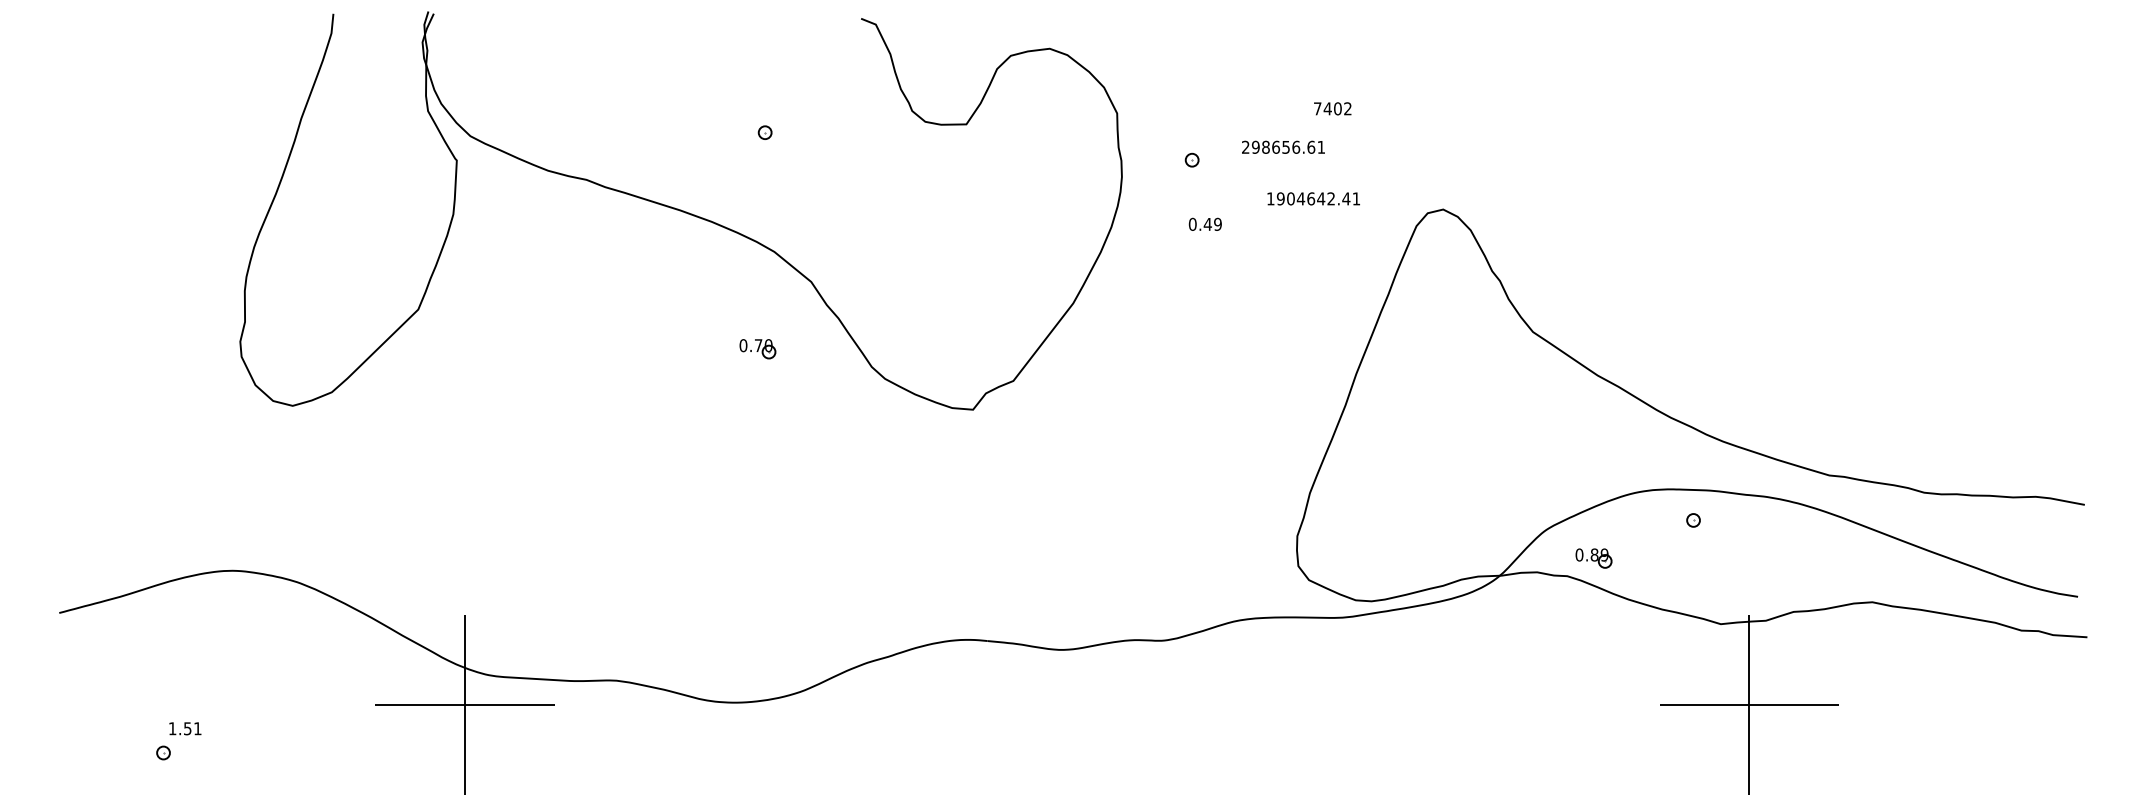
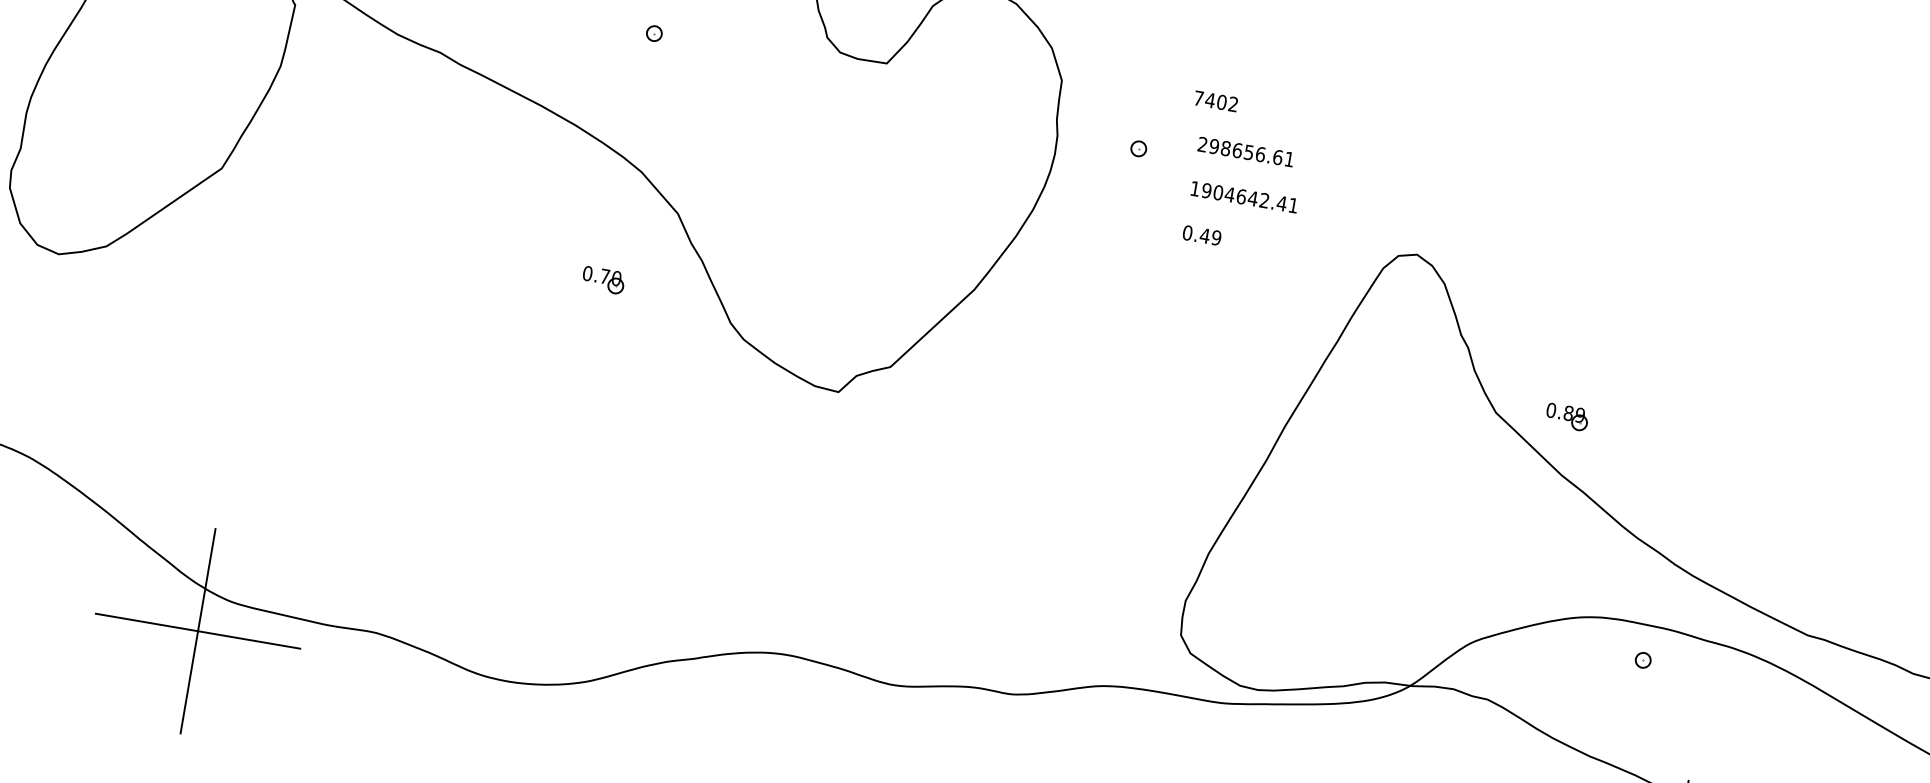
text: (1332, 108) -> (1215, 100), moved
text: (1313, 198) -> (1244, 196), moved
text: (1204, 223) -> (1201, 234), moved
part: (1593, 558) -> (1566, 417), moved

